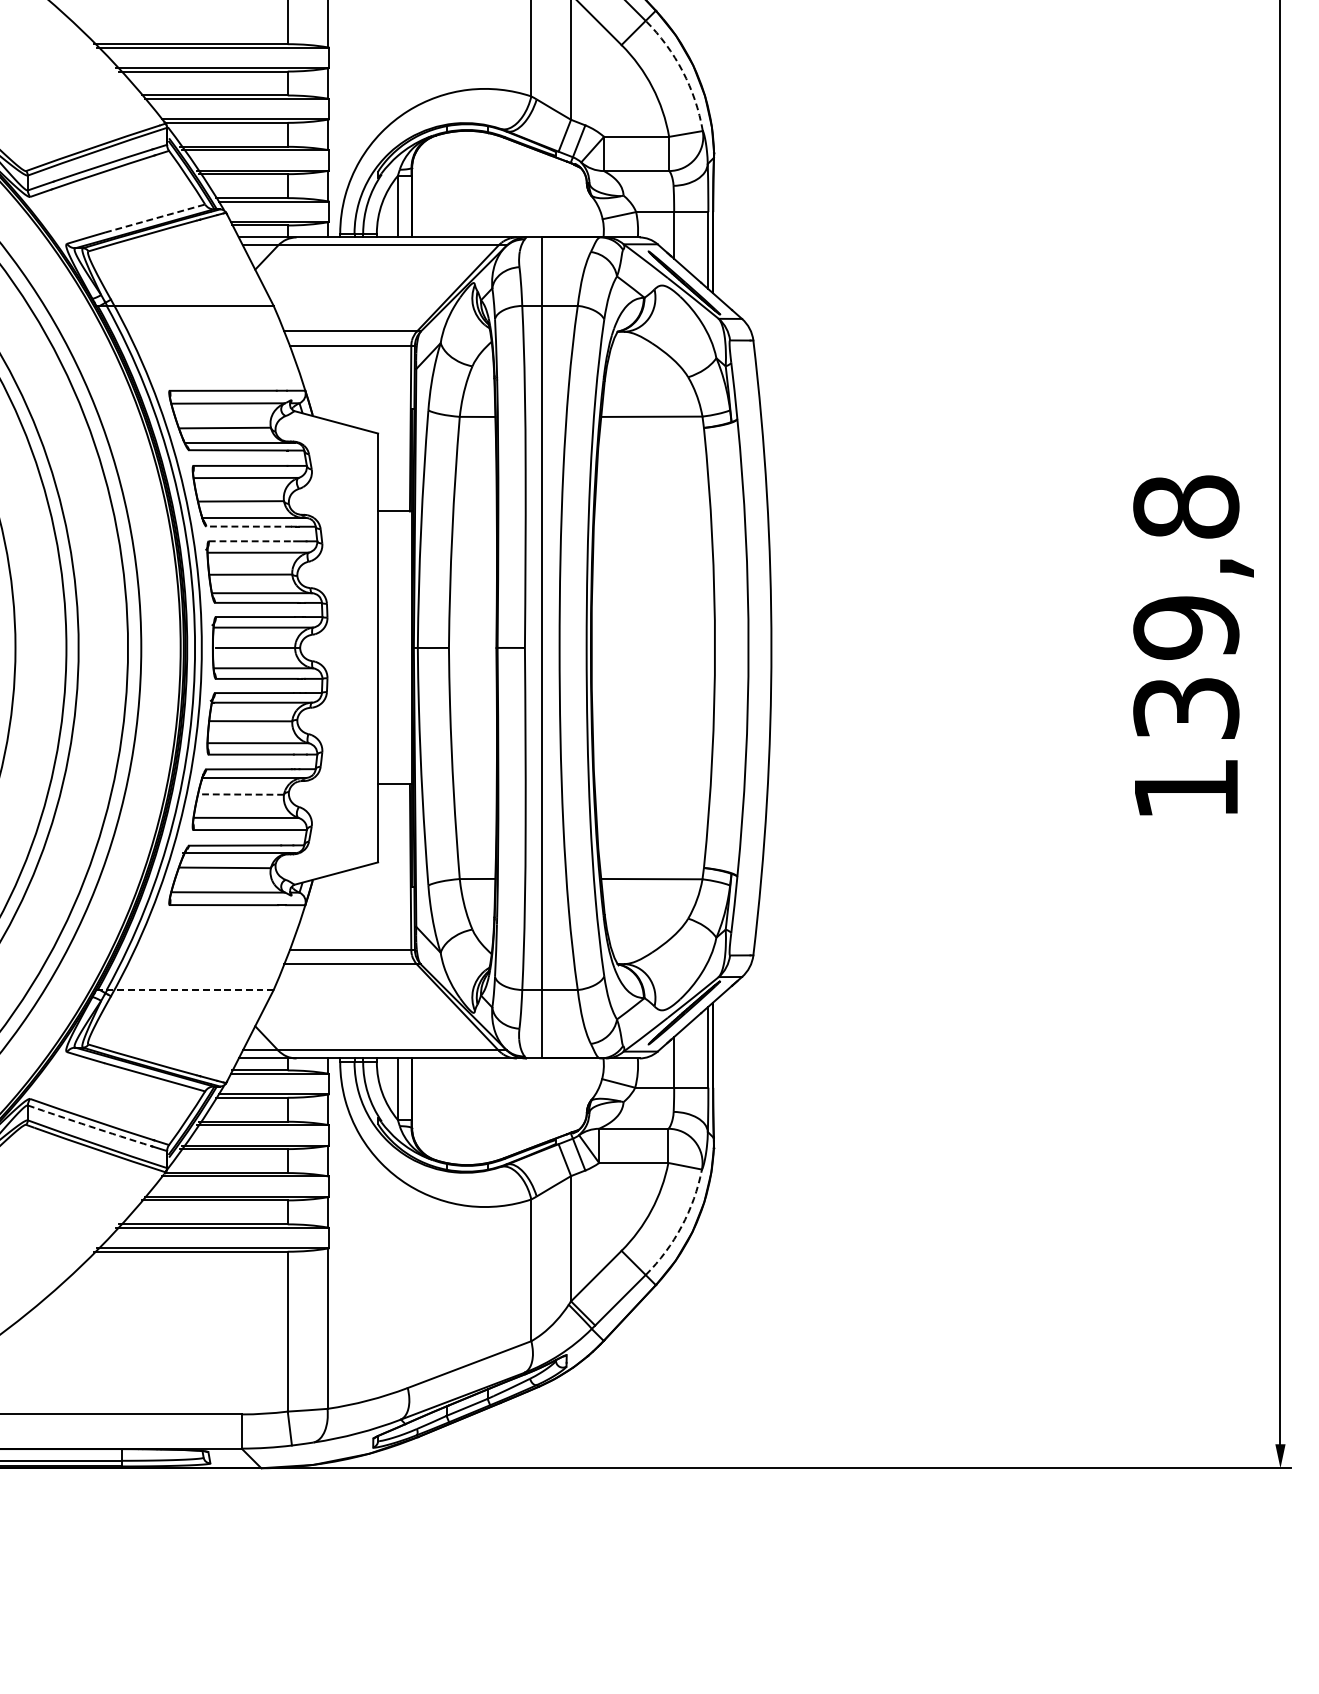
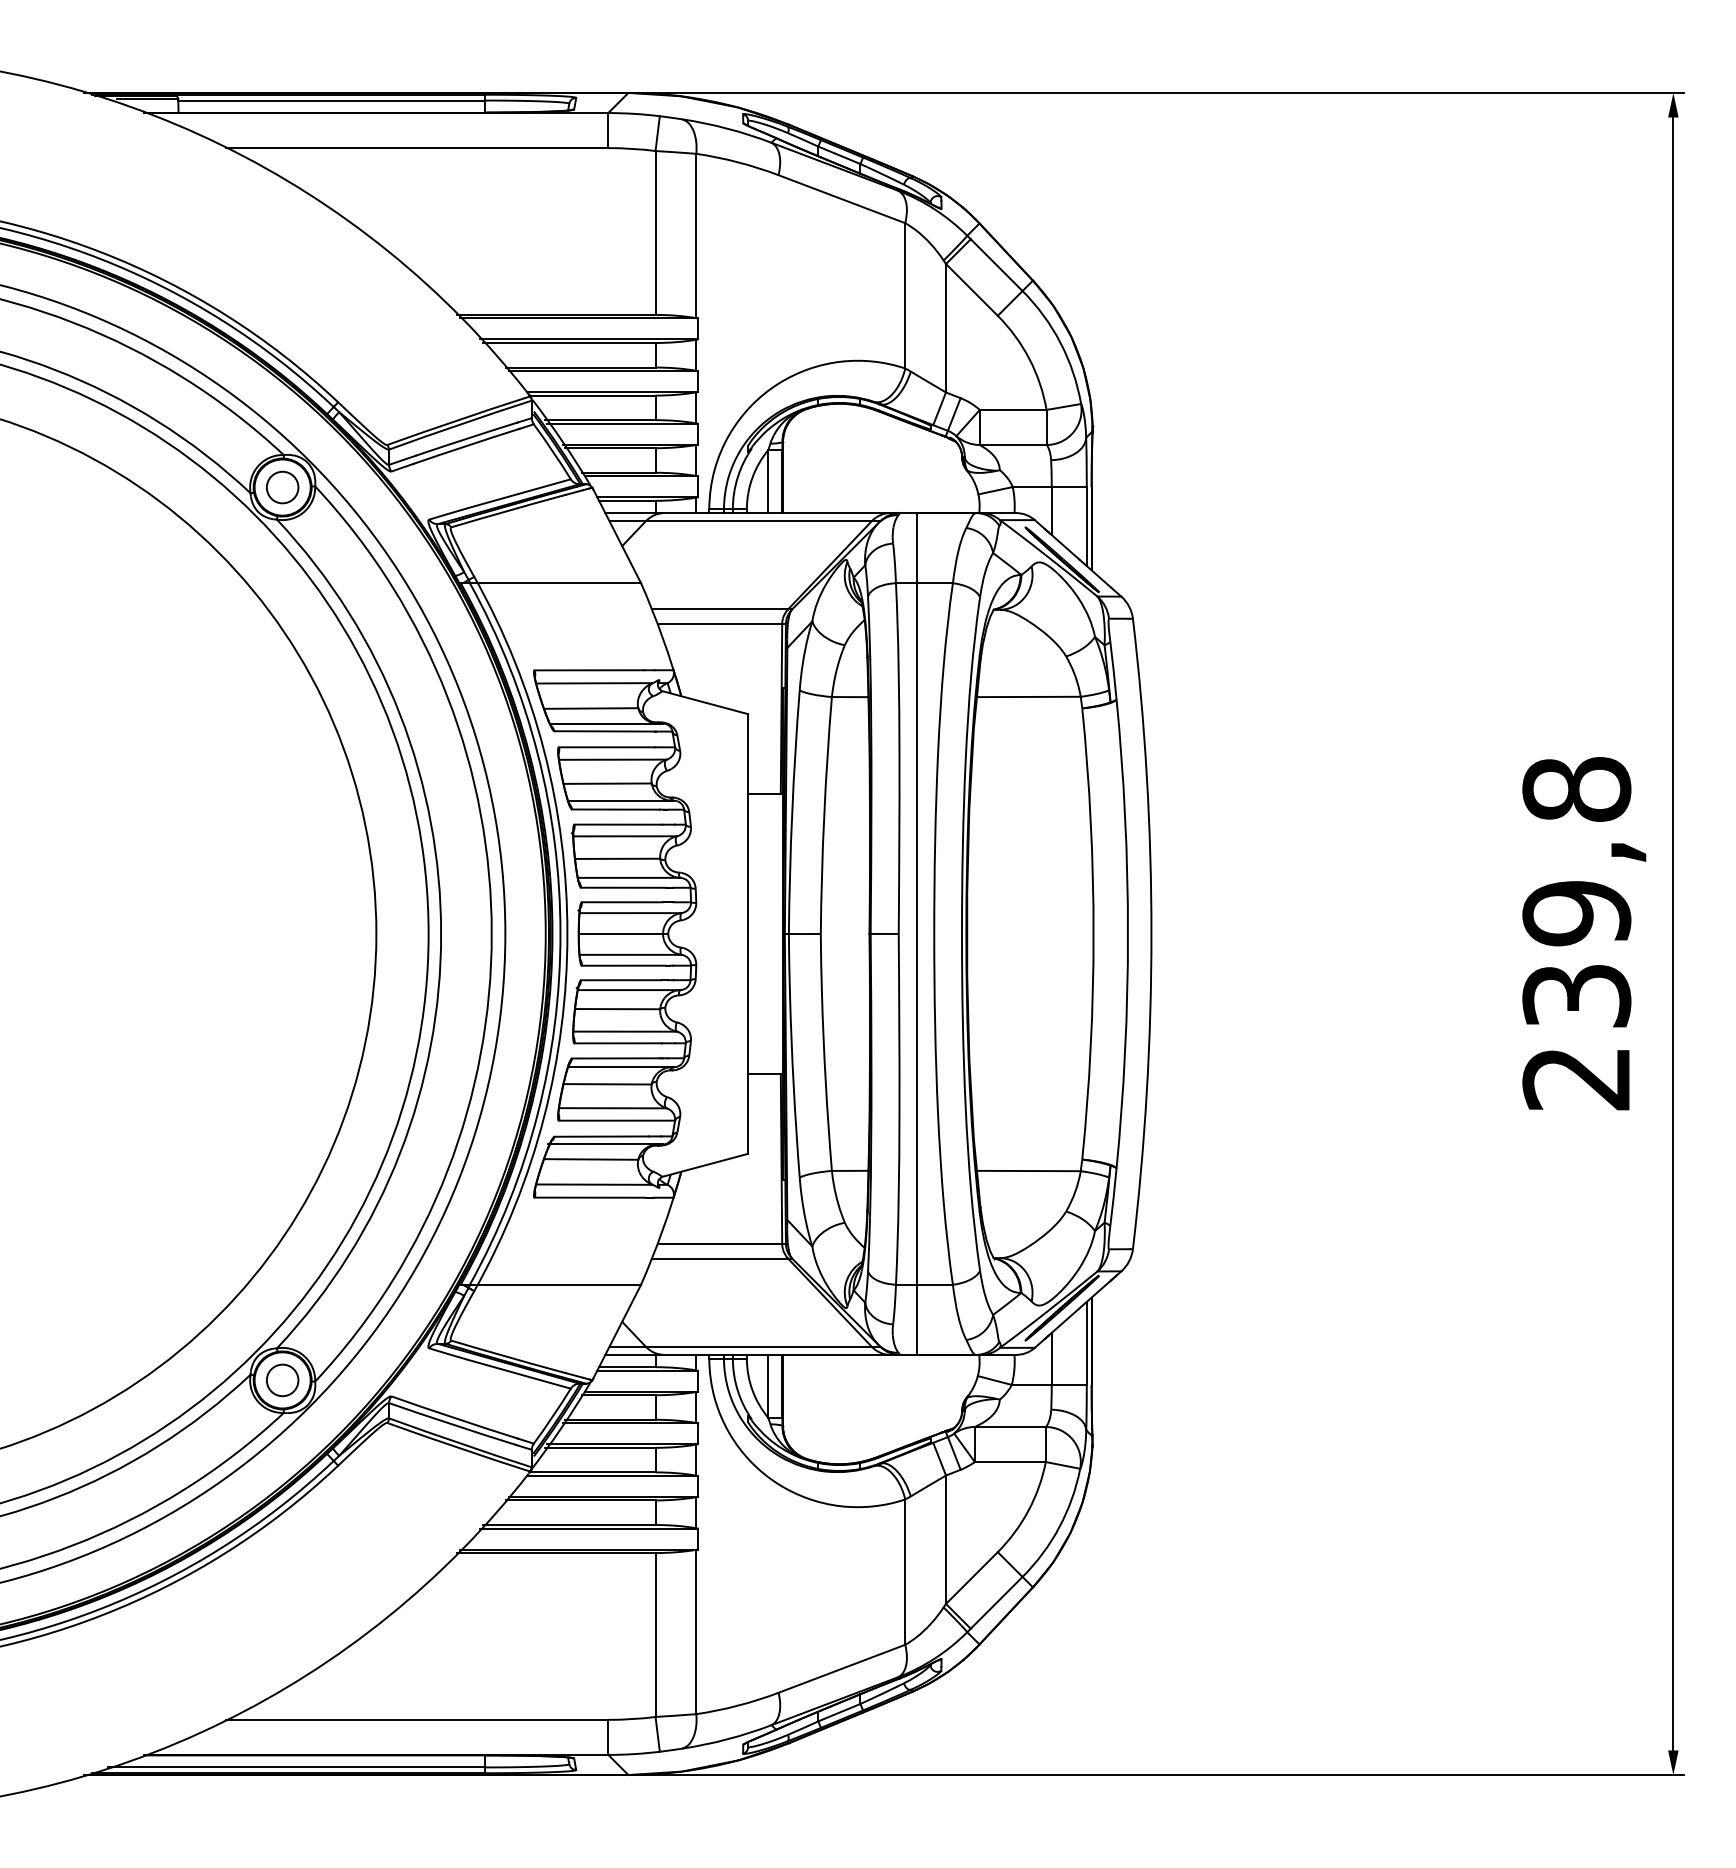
arc: (682, 71) -> (1060, 342), dashed -> solid
line: (156, 218) -> (520, 493), dashed -> solid
line: (248, 526) -> (615, 809), dashed -> solid
line: (251, 541) -> (618, 824), dashed -> solid
text: (1185, 789) -> (1575, 1079), 139,8 -> 239,8
line: (240, 794) -> (607, 1084), dashed -> solid
line: (185, 989) -> (550, 1284), dashed -> solid
arc: (89, 1126) -> (452, 1424), dashed -> solid
arc: (681, 1226) -> (1059, 1527), dashed -> solid

